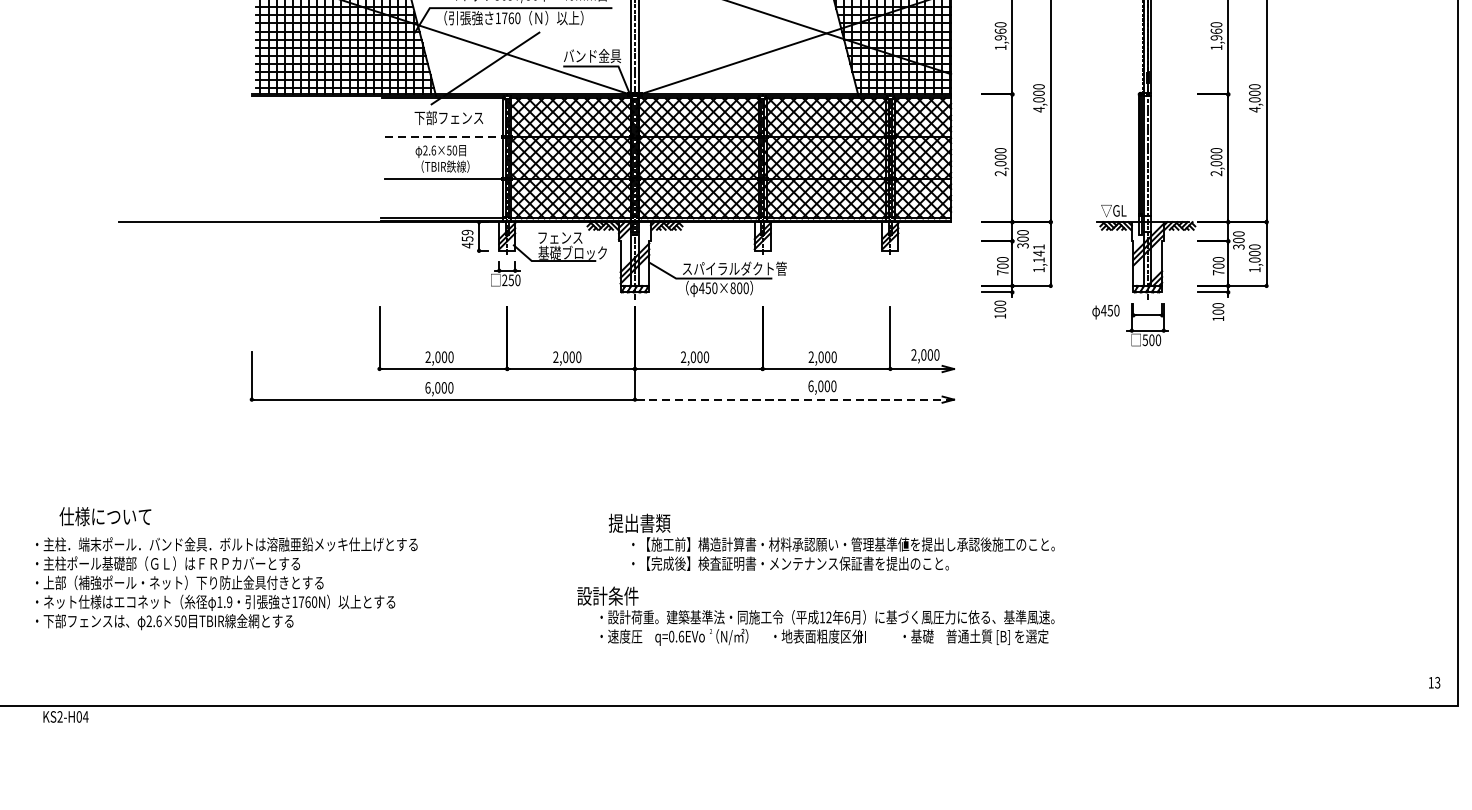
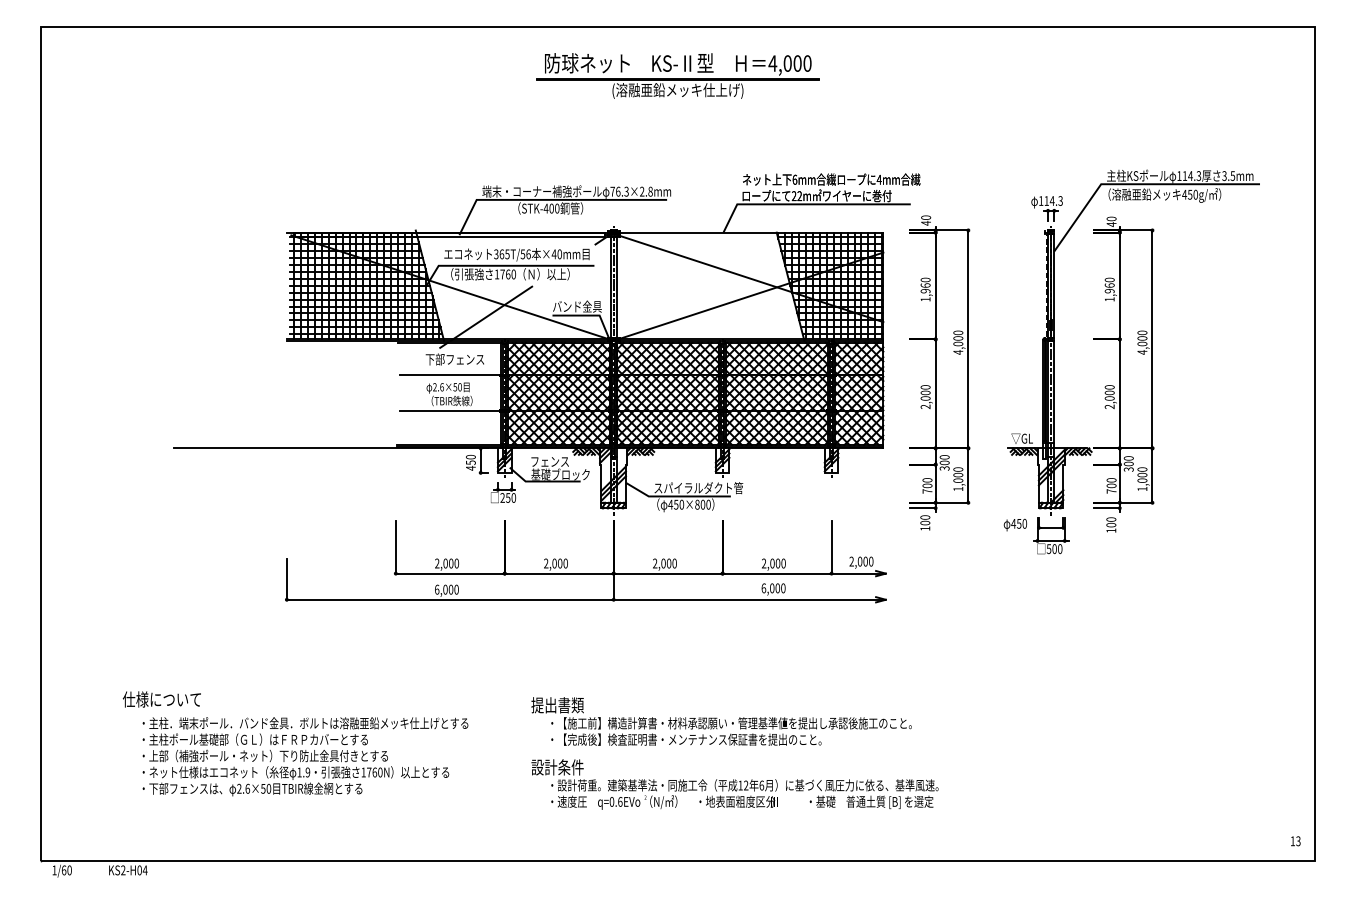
line: (443, 136) -> (450, 375), dashed -> solid
text: (467, 232) -> (470, 457), 459 -> 450
text: (1039, 252) -> (958, 474), 1,141 -> 1,000
line: (794, 399) -> (749, 599), dashed -> solid
text: (831, 542) -> (721, 721), moved
text: (226, 583) -> (305, 756), moved
text: (815, 616) -> (734, 784), moved

